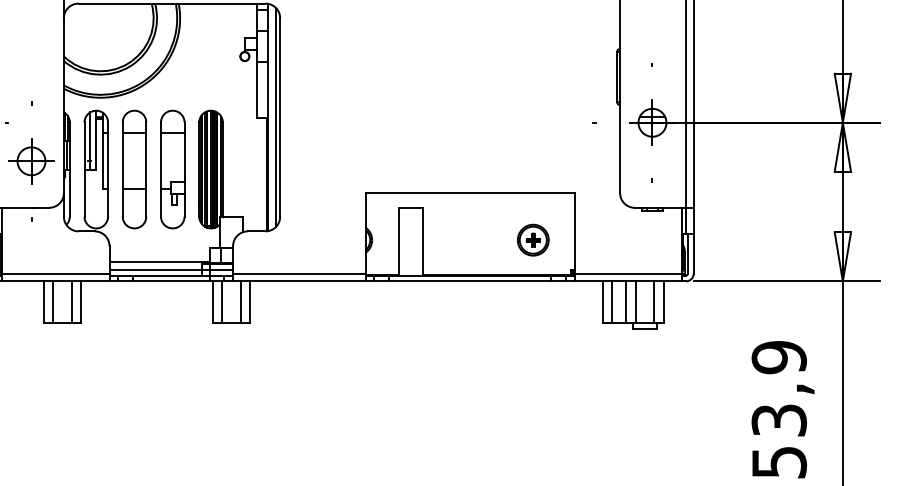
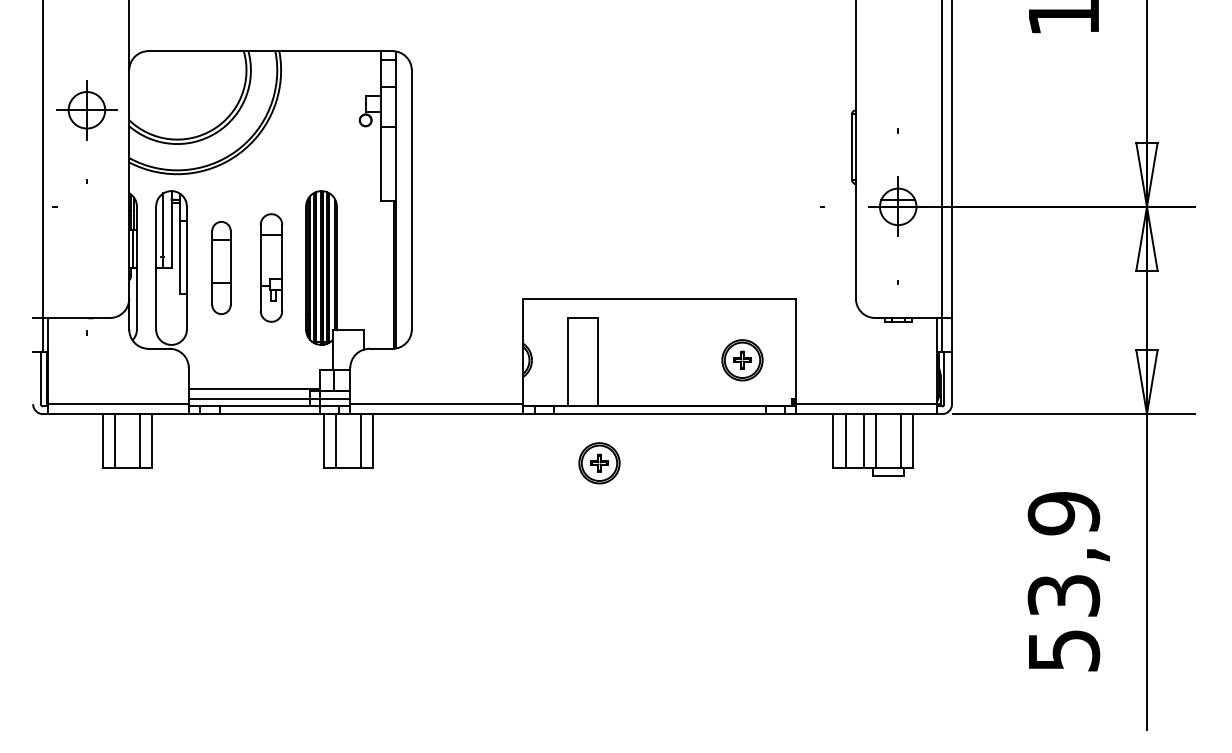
line: (276, 117) -> (406, 199), removed
part: (31, 161) -> (86, 110), moved
part: (134, 169) -> (221, 267), size x0.6
part: (172, 169) -> (271, 267), size x0.7
part: (423, 319) -> (599, 463), added

